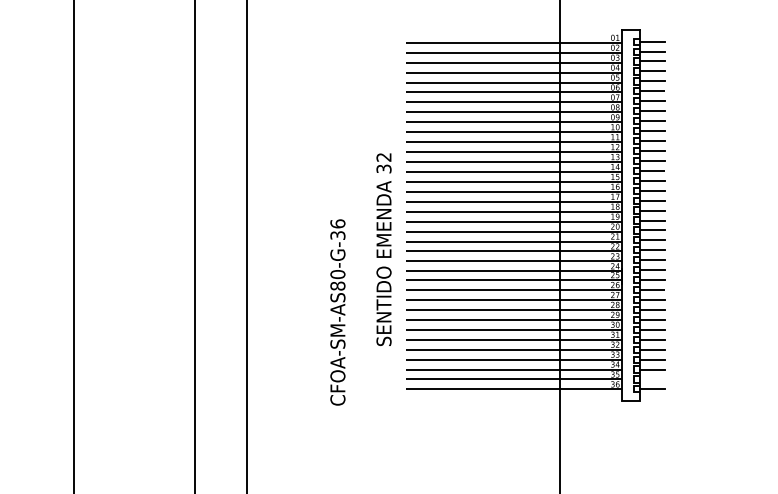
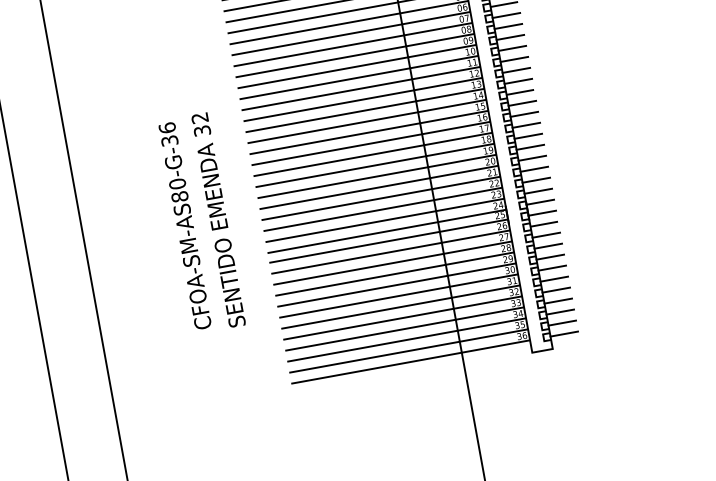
text: (383, 249) -> (217, 220), moved
text: (337, 312) -> (184, 226), moved
line: (652, 379) -> (562, 323), added

